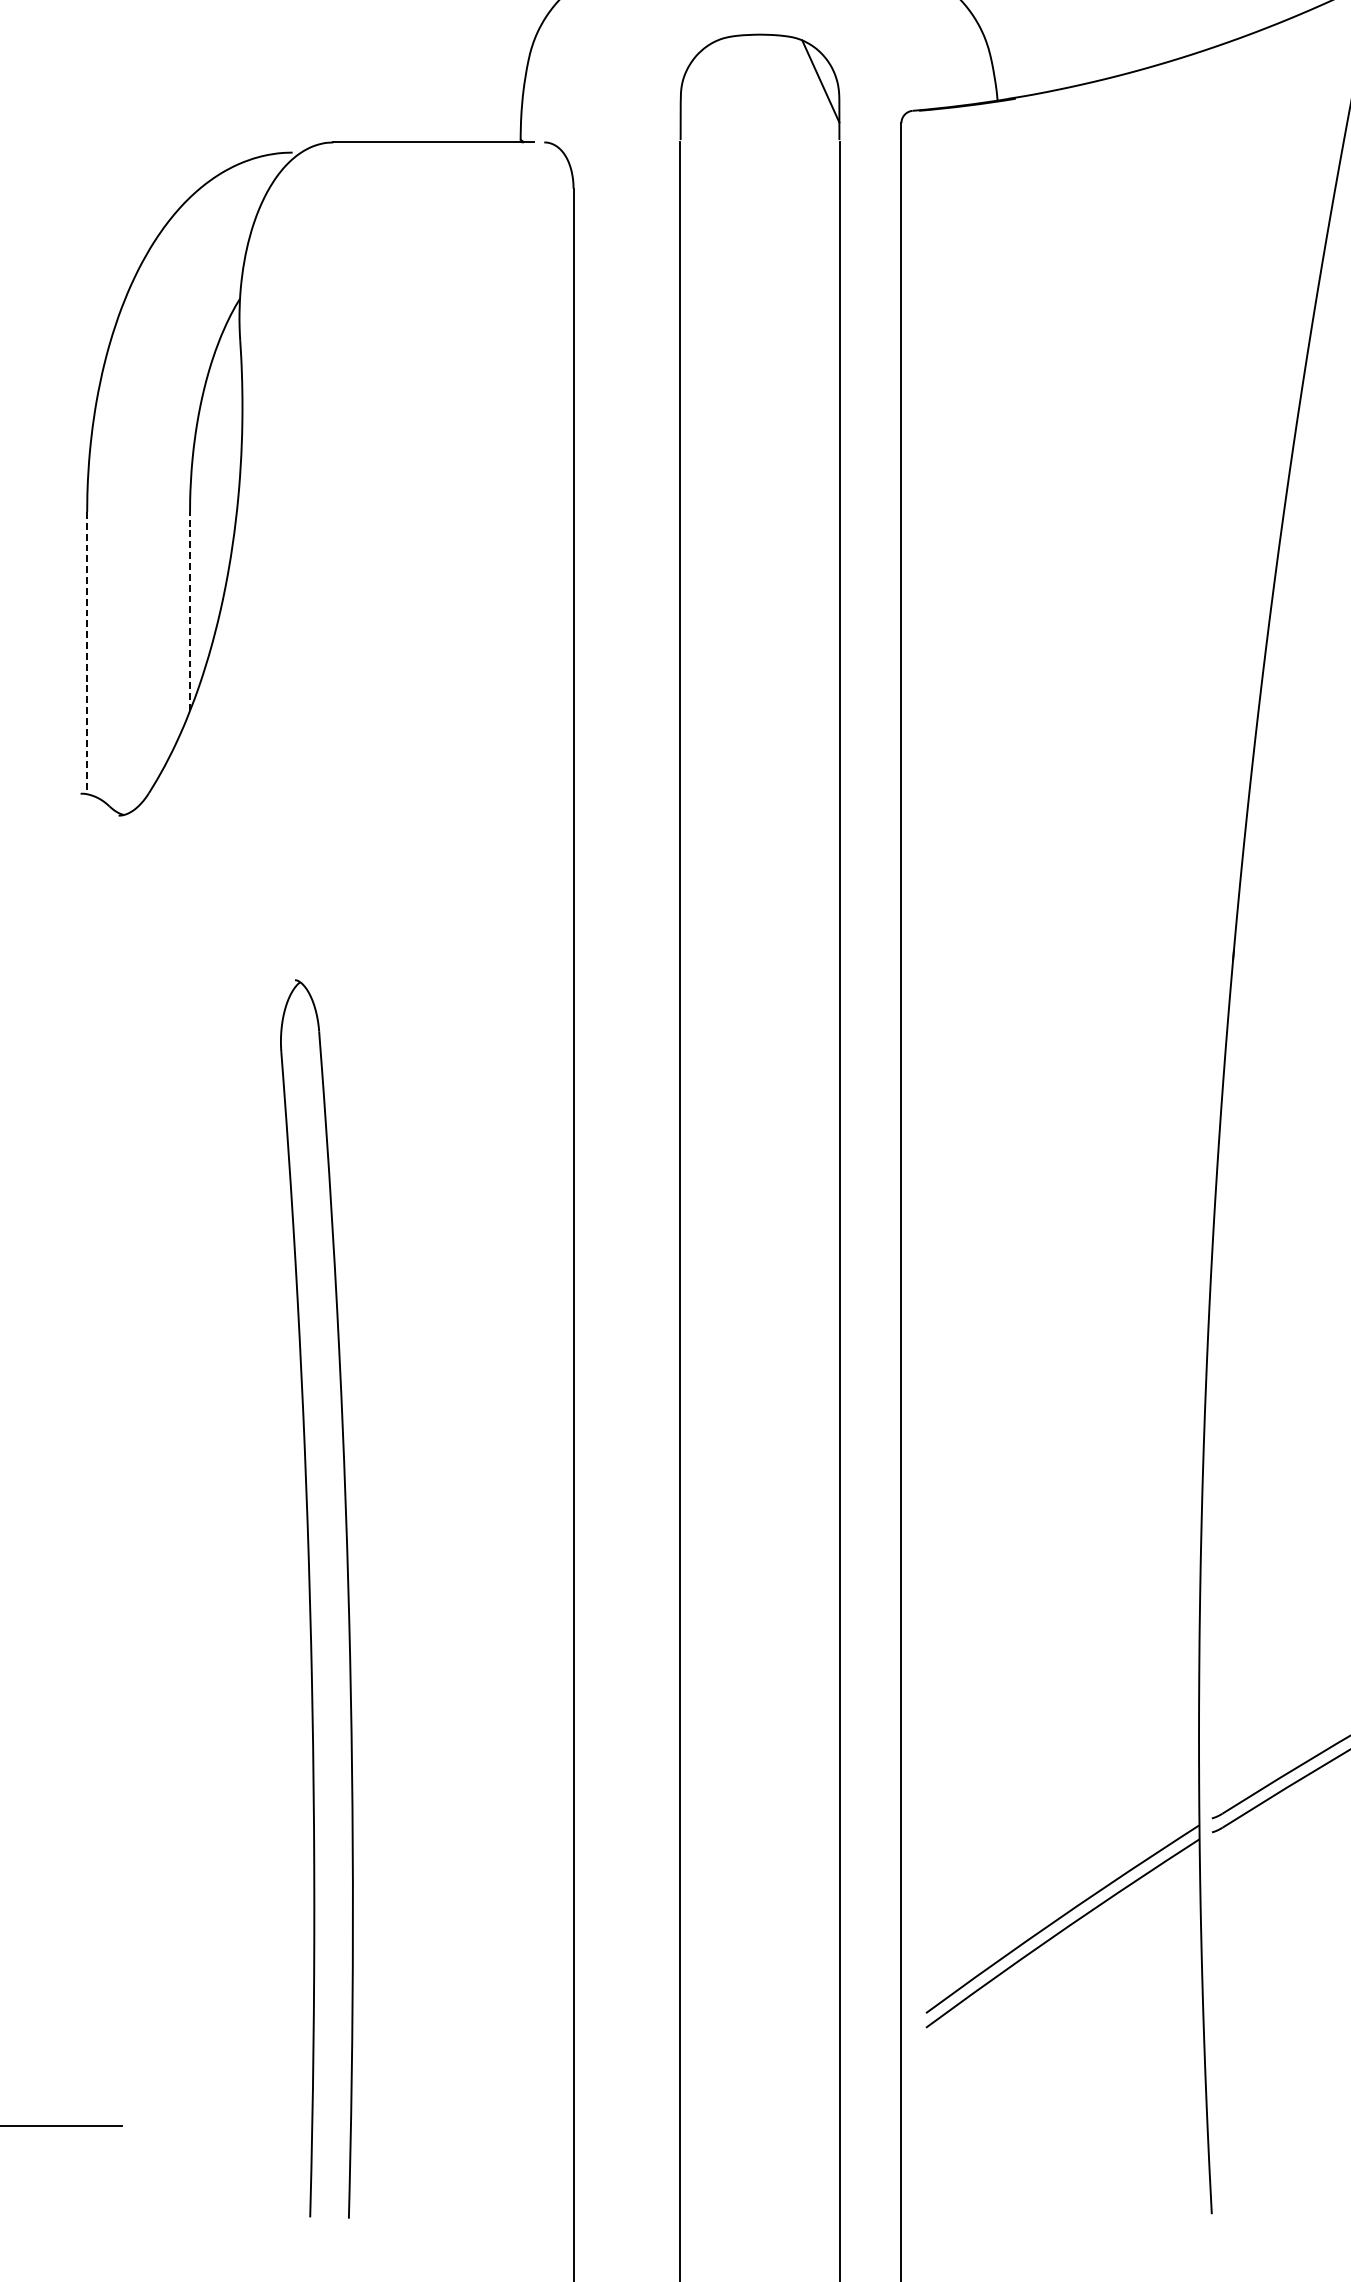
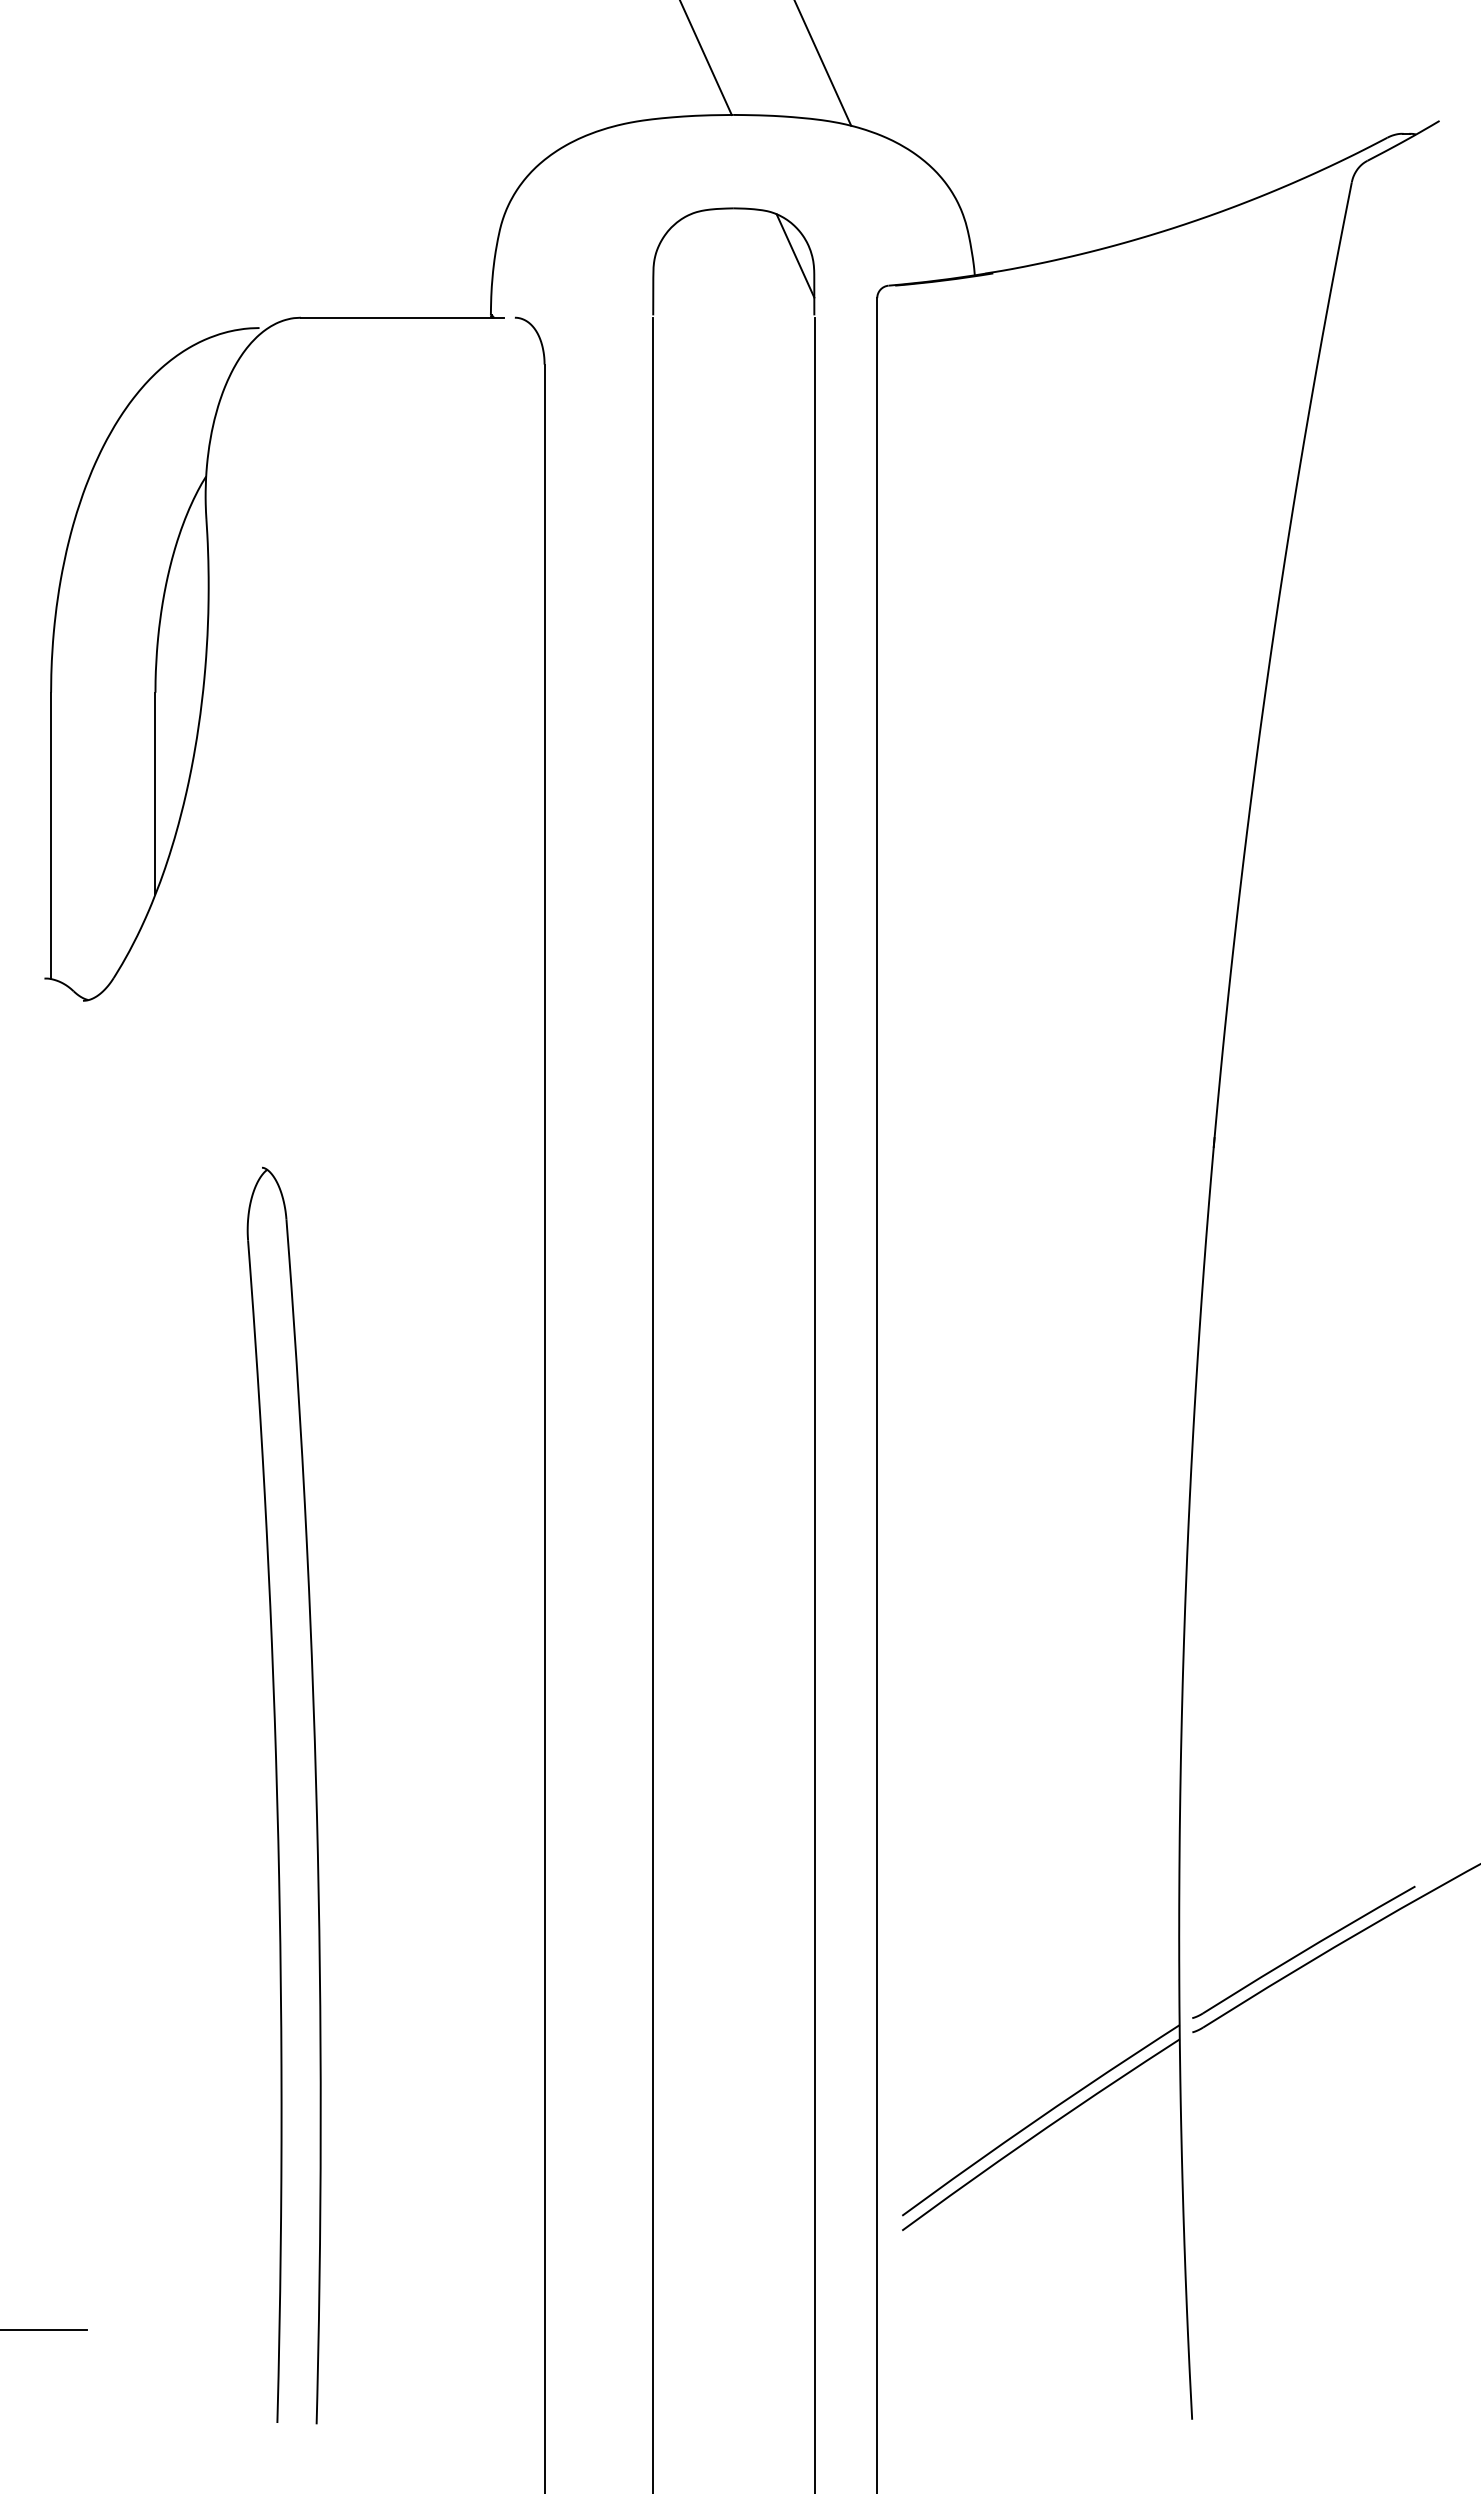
line: (190, 611) -> (155, 793), dashed -> solid
line: (87, 653) -> (51, 836), dashed -> solid

